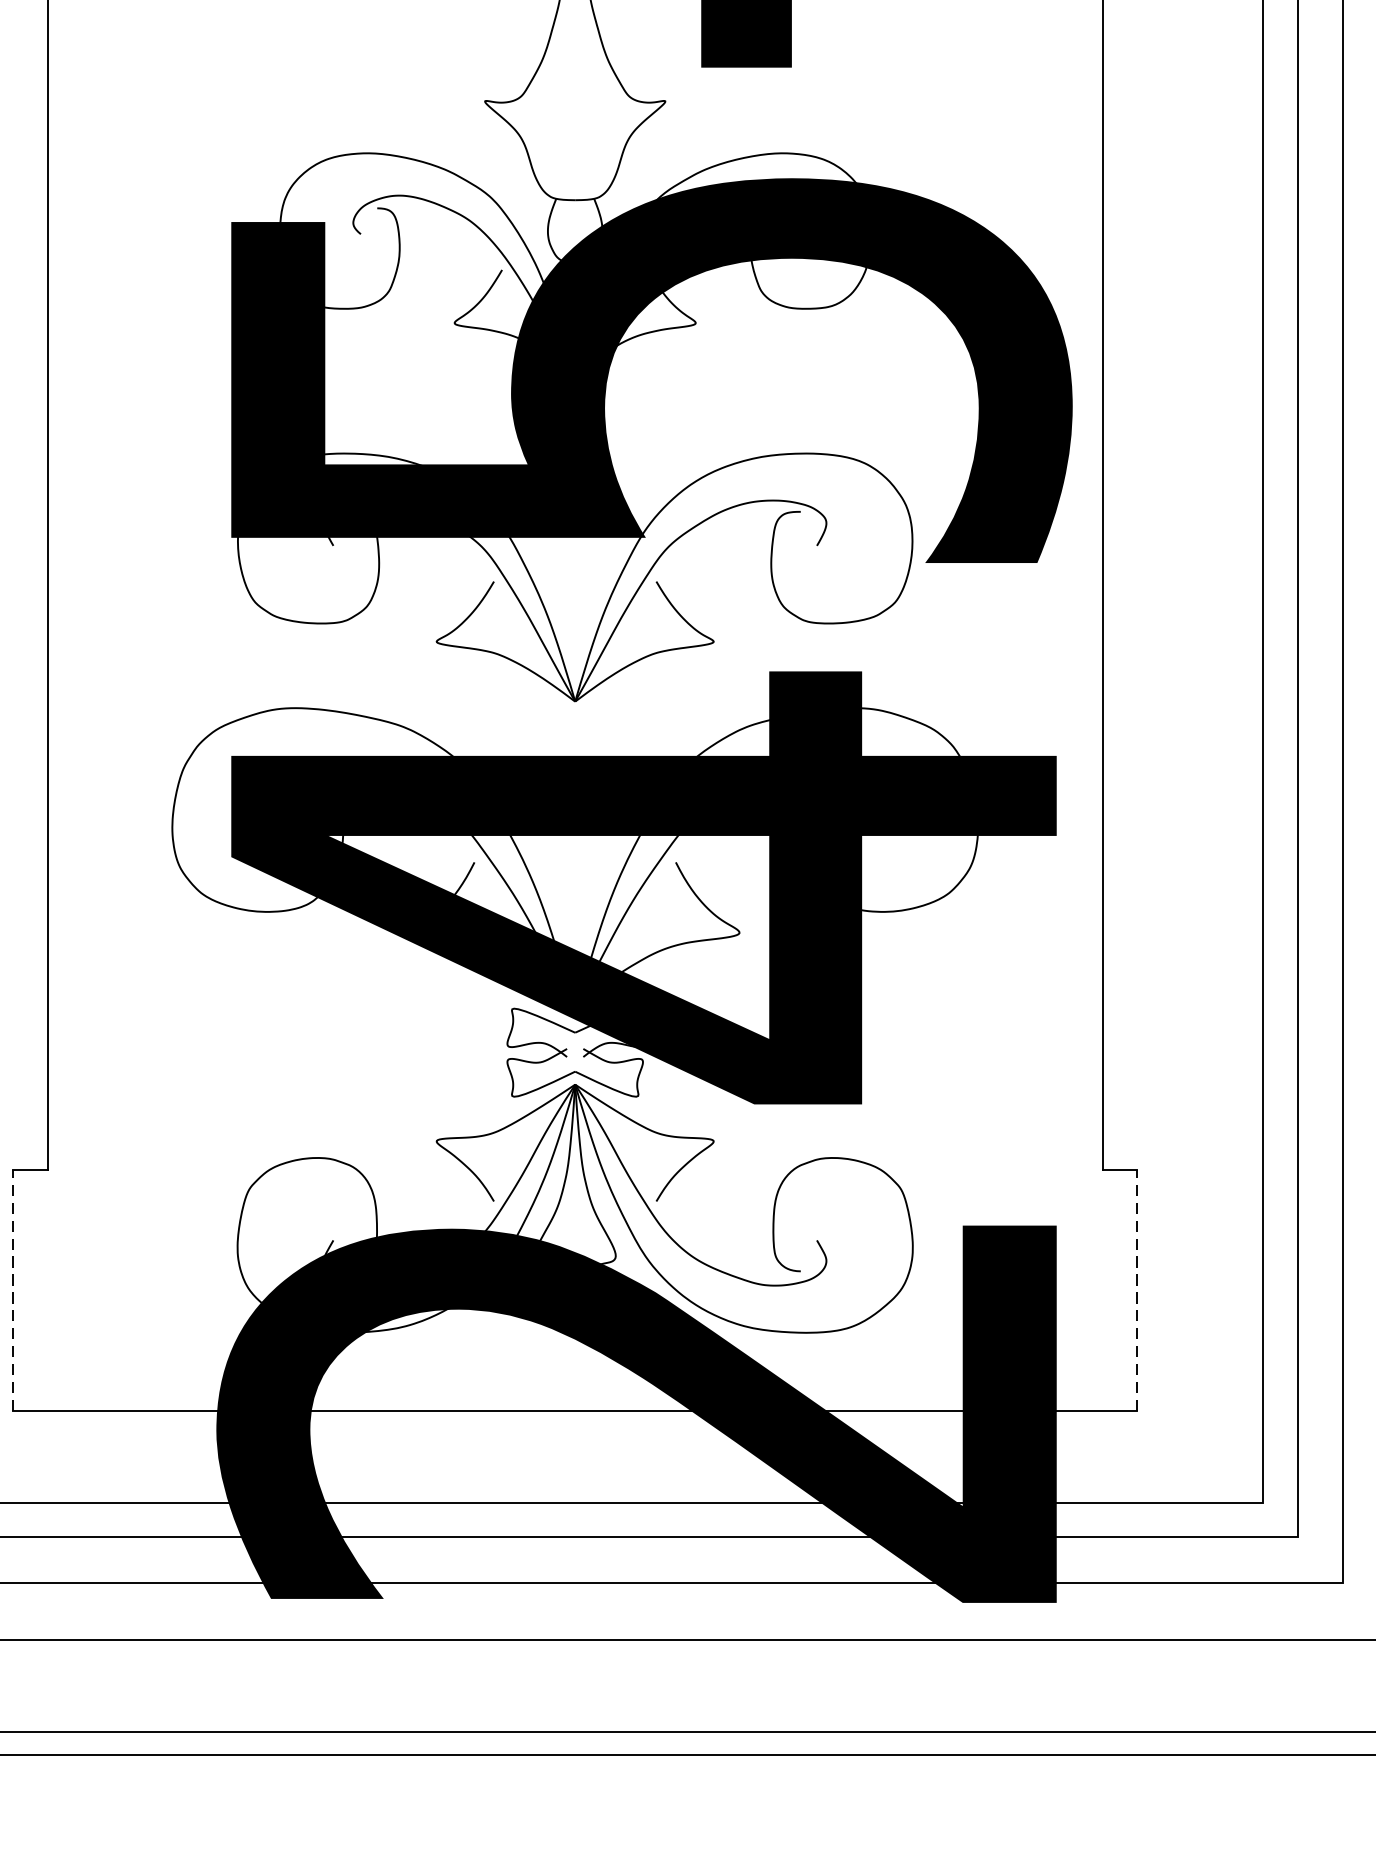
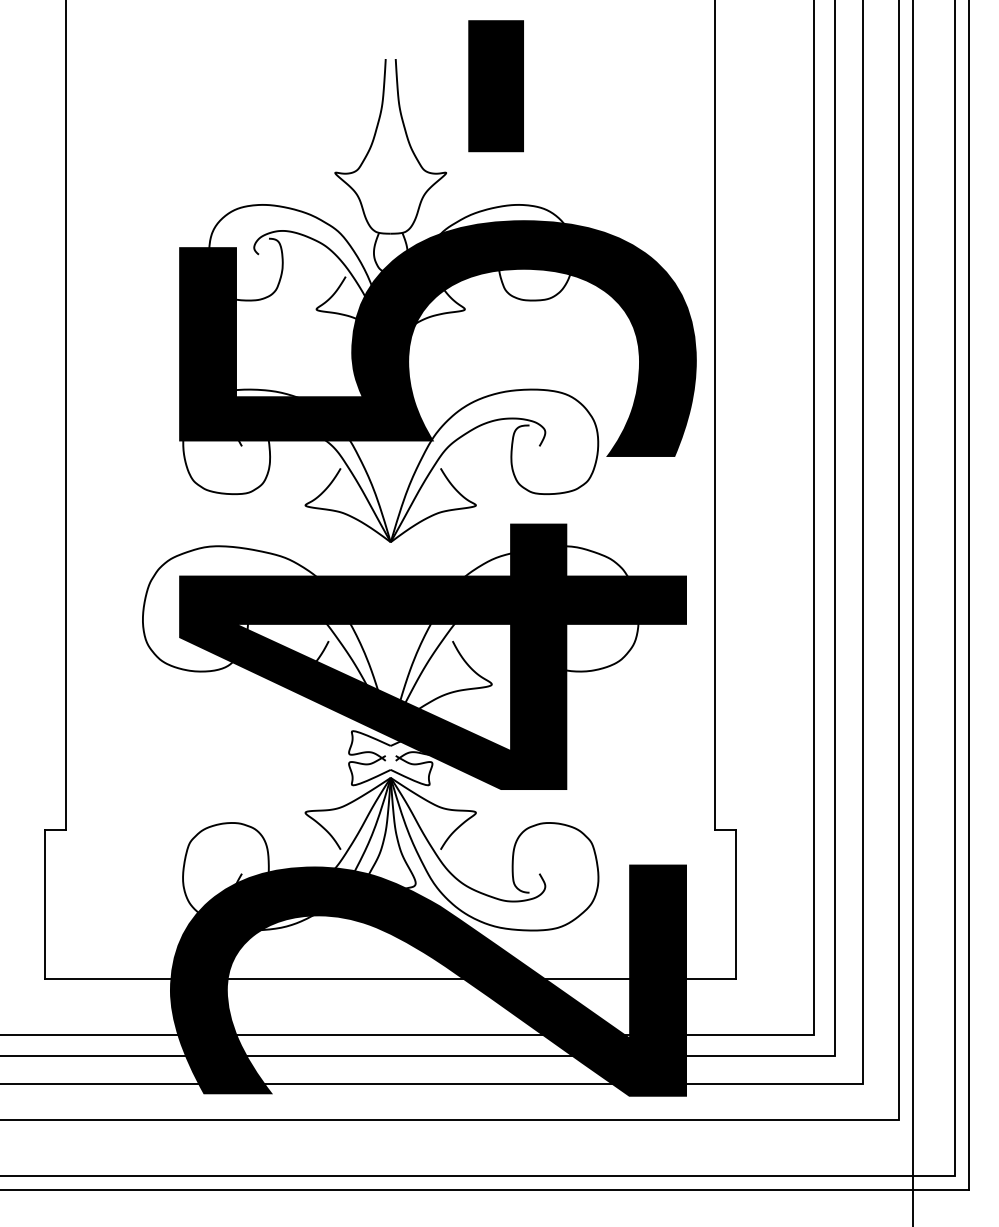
line: (14, 1290) -> (45, 904), dashed -> solid
line: (1137, 1290) -> (736, 904), dashed -> solid

